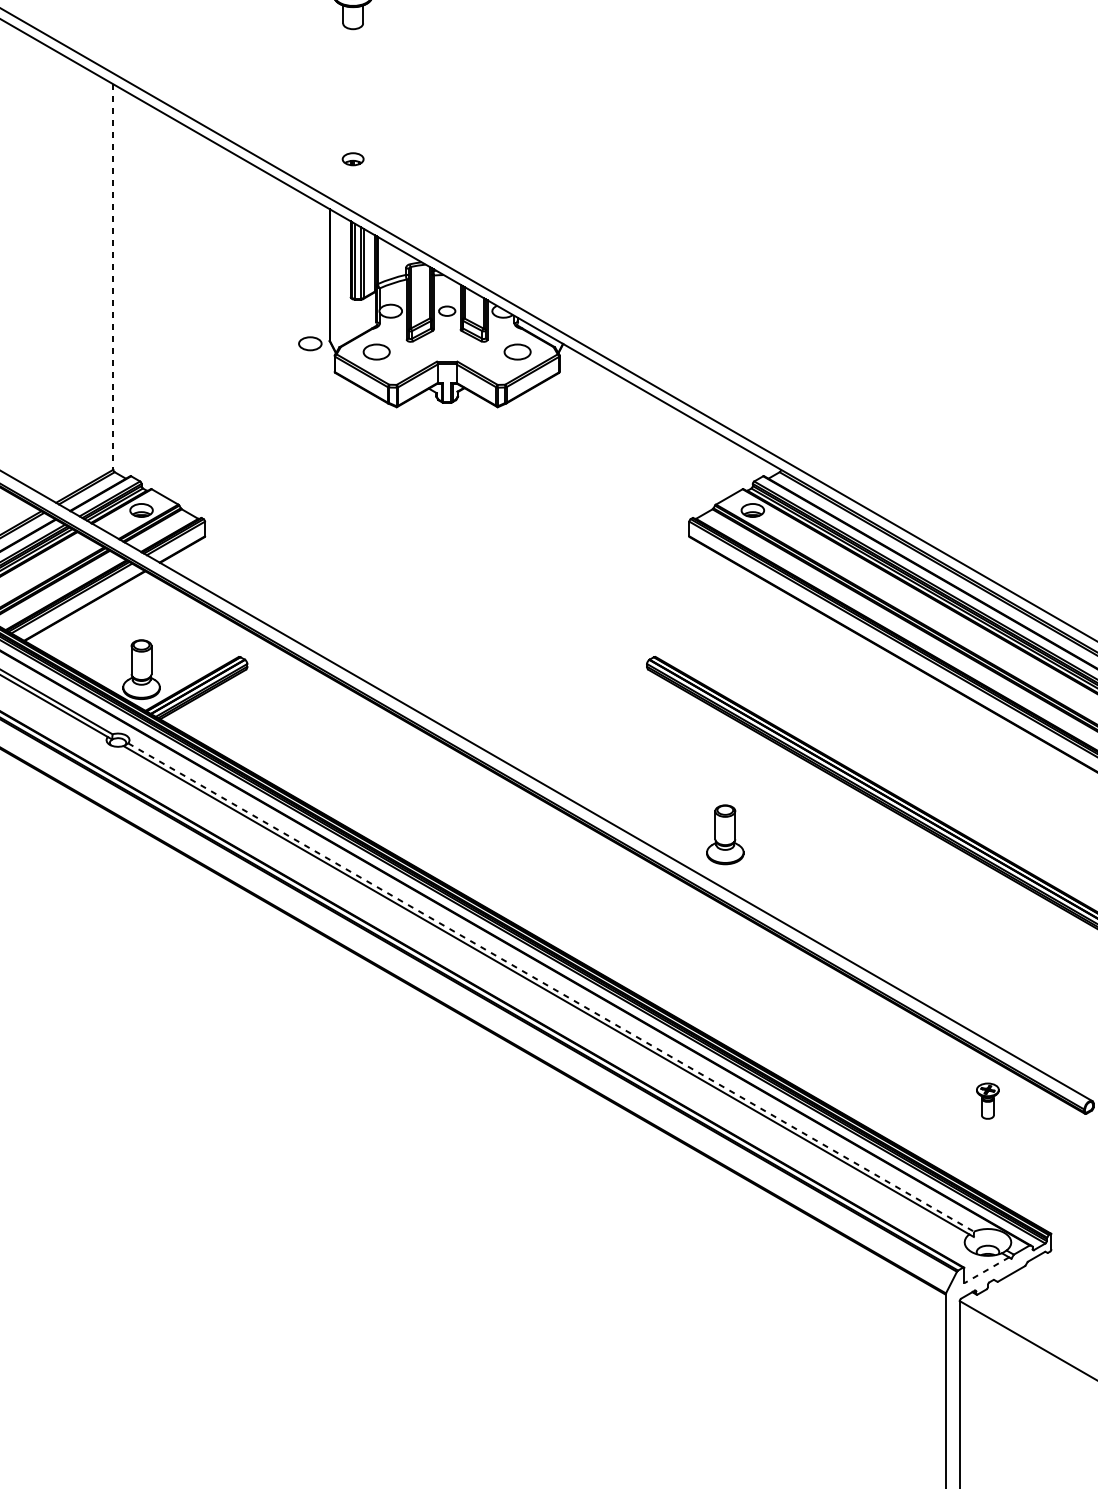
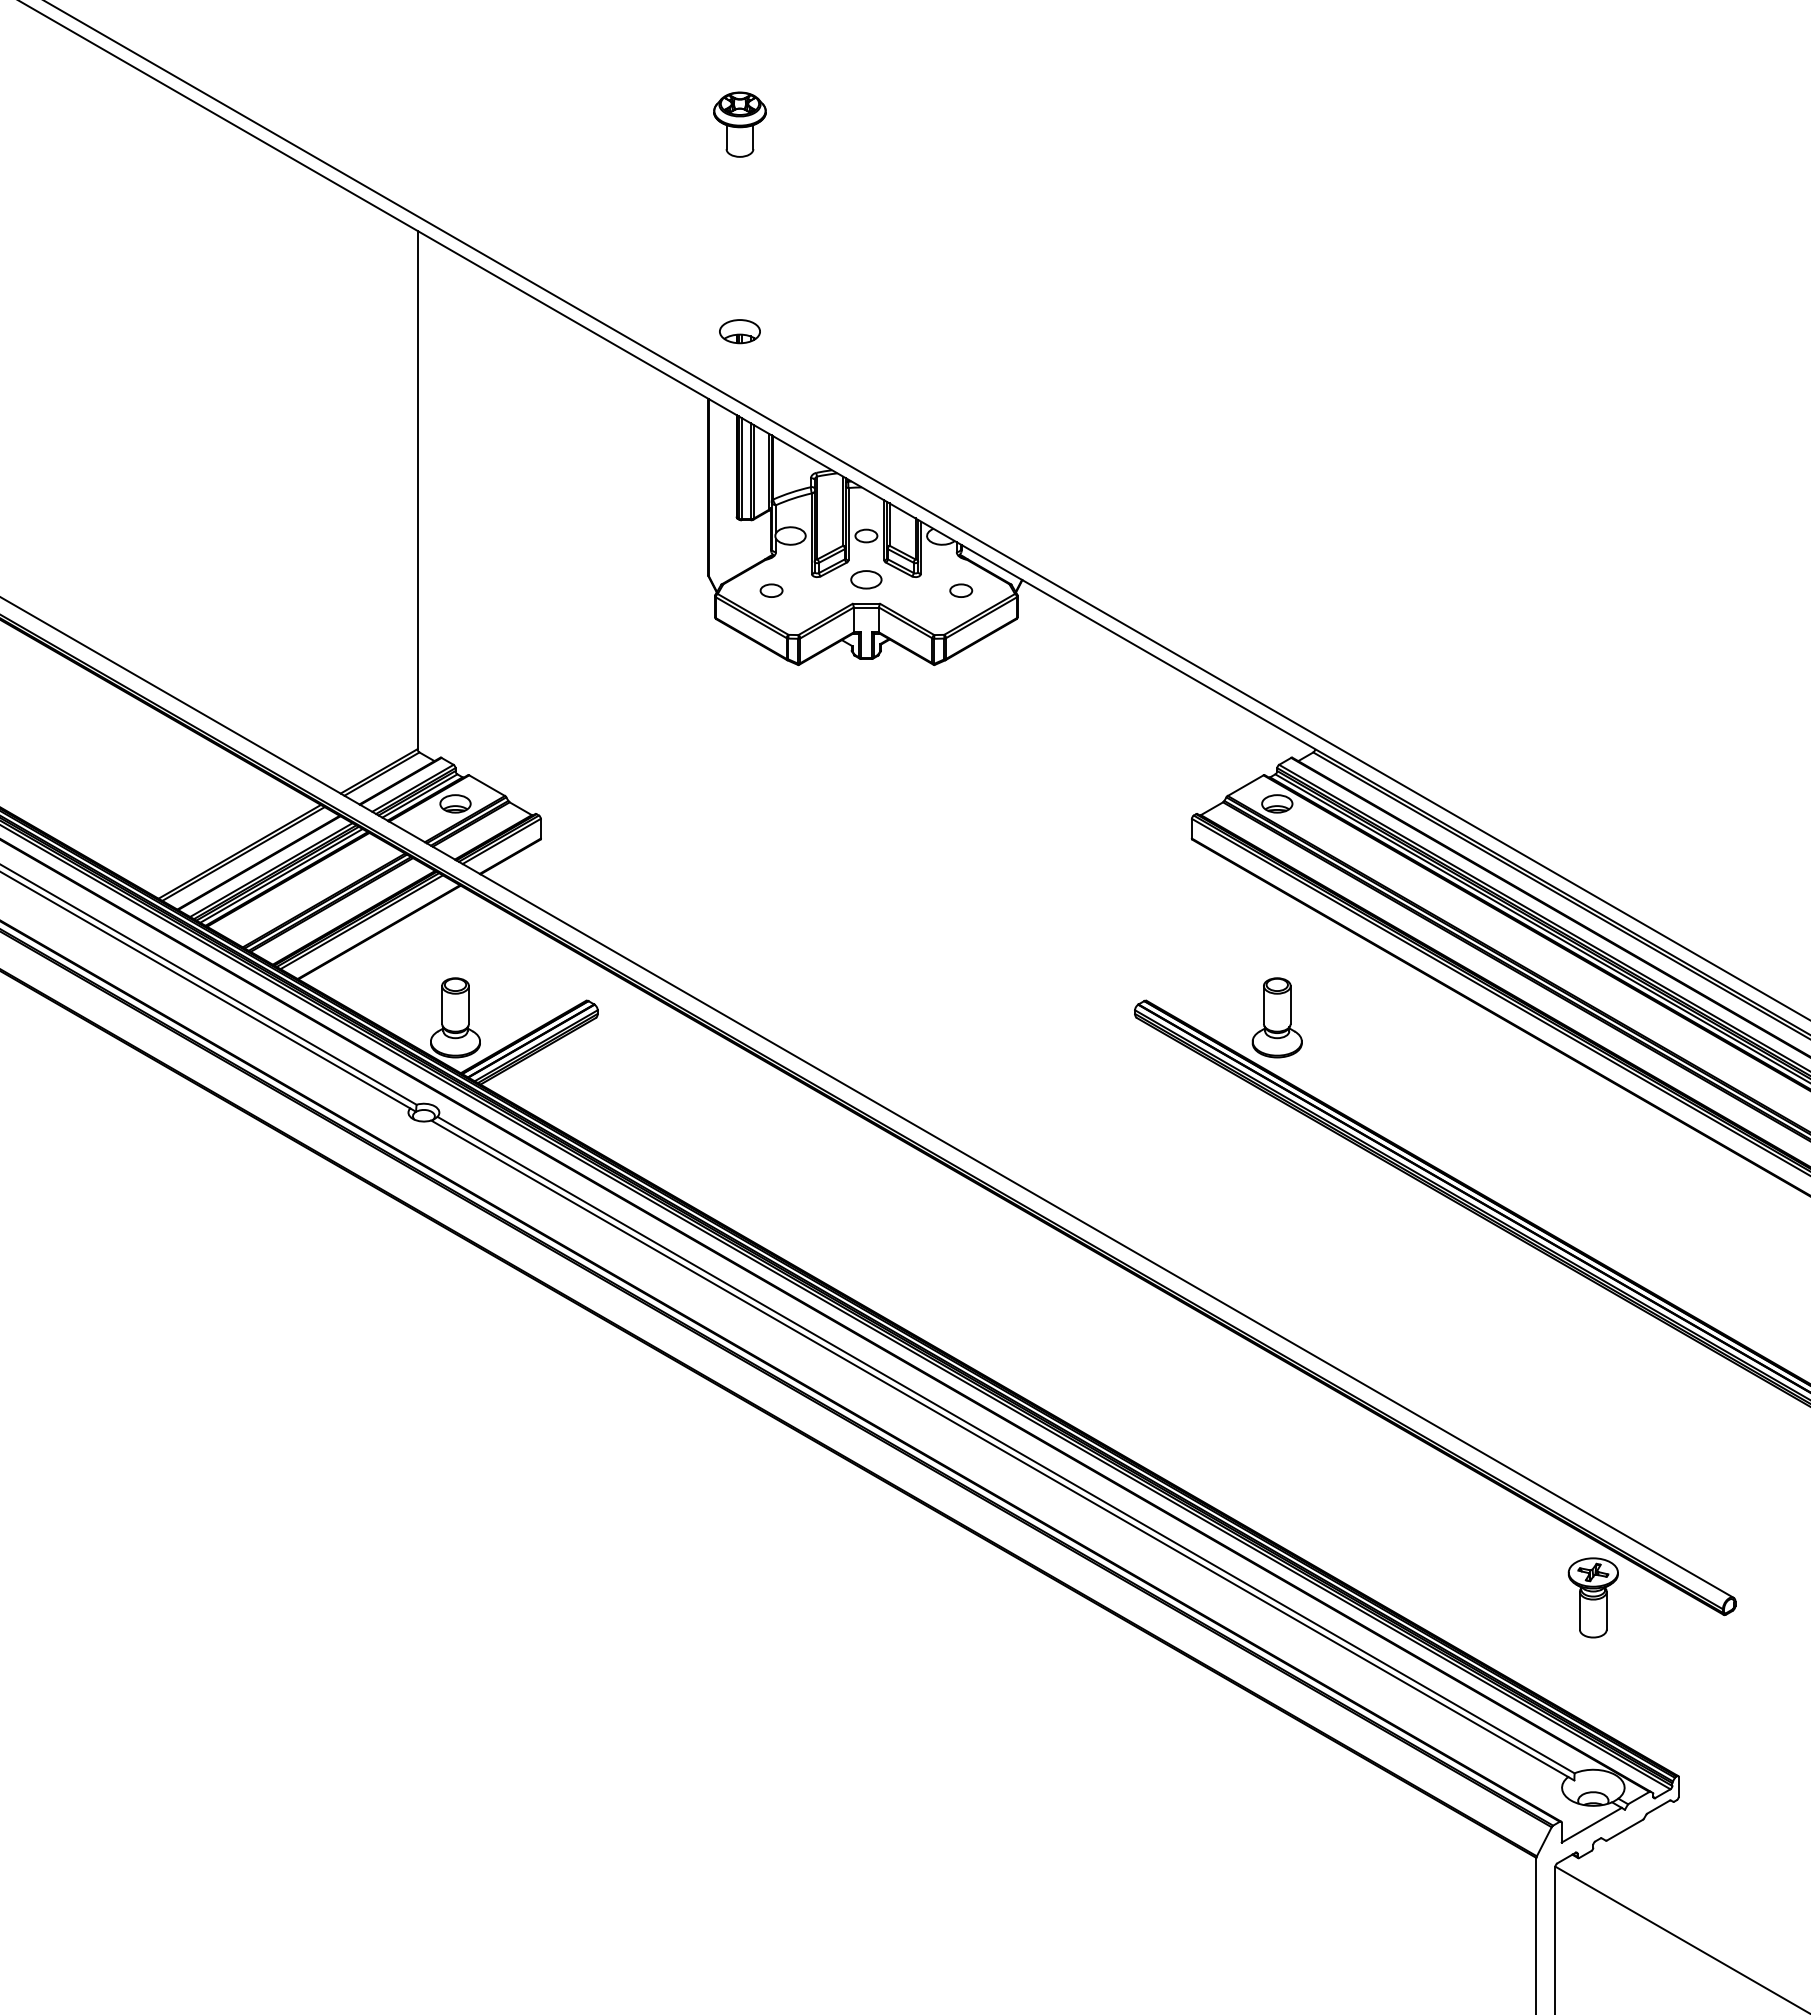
part: (352, 159) -> (739, 331), size x1.43
line: (113, 277) -> (417, 490), dashed -> solid
part: (310, 343) -> (866, 579), moved
part: (376, 351) -> (771, 590), size x0.62
part: (517, 351) -> (961, 590), size x0.62
part: (724, 834) -> (1276, 1017), moved
line: (551, 987) -> (1006, 1445), dashed -> solid
part: (987, 1100) -> (1592, 1597), size x1.67
line: (986, 1270) -> (1591, 1825), dashed -> solid

